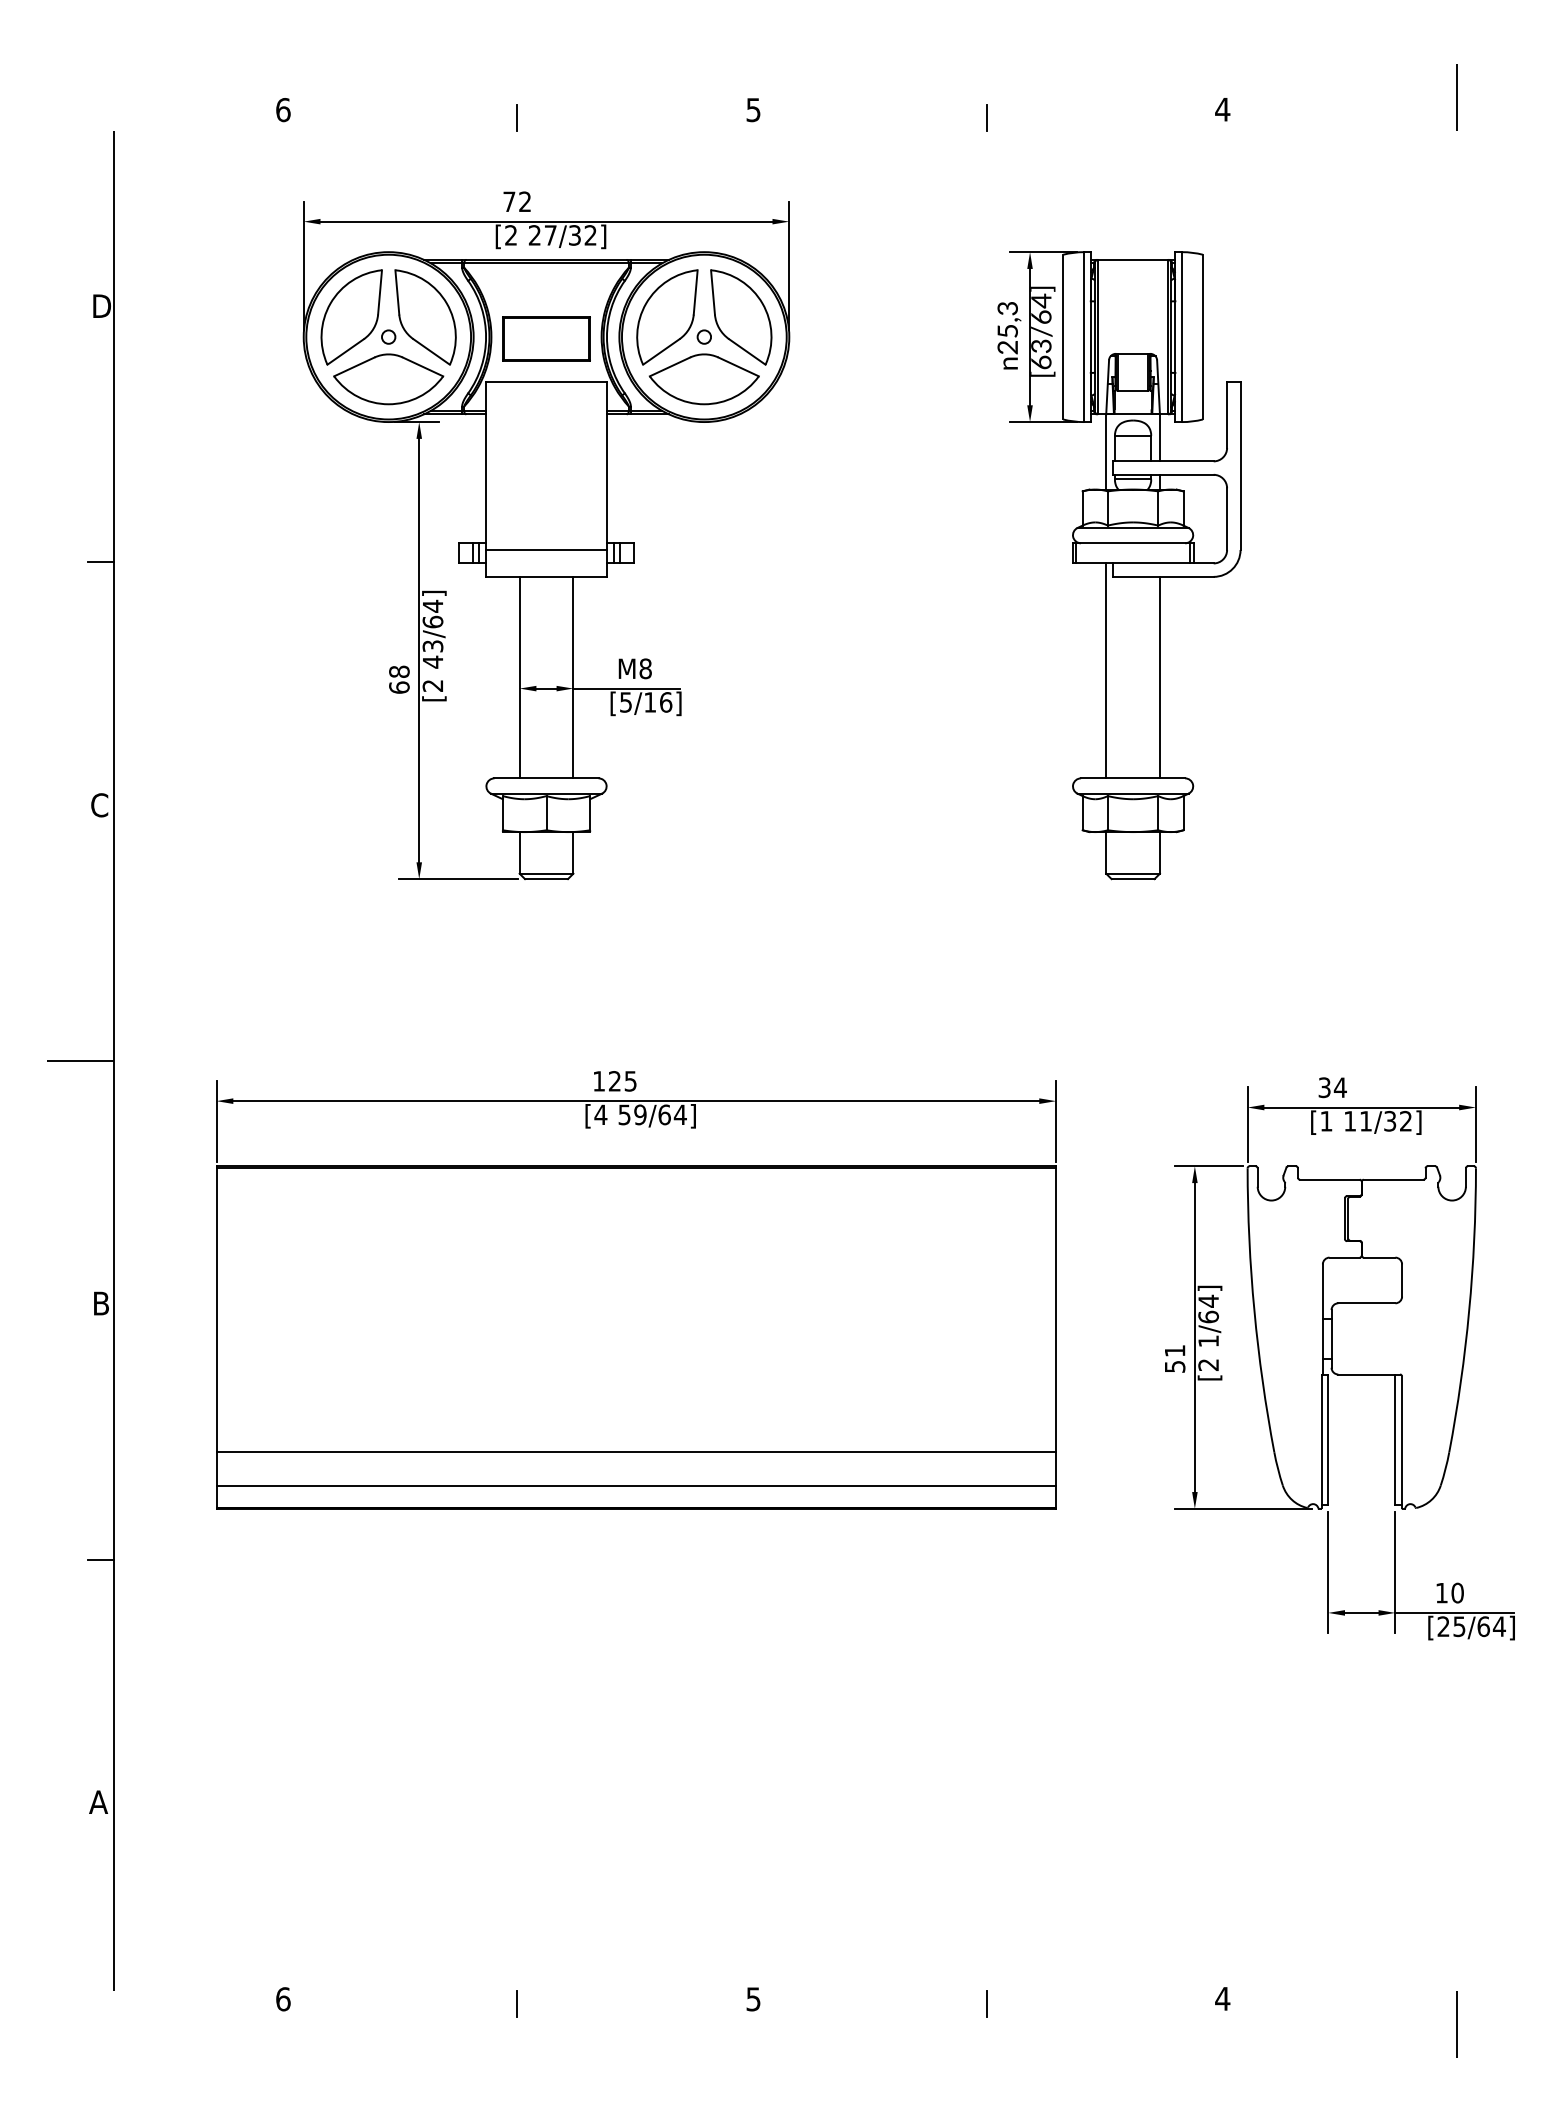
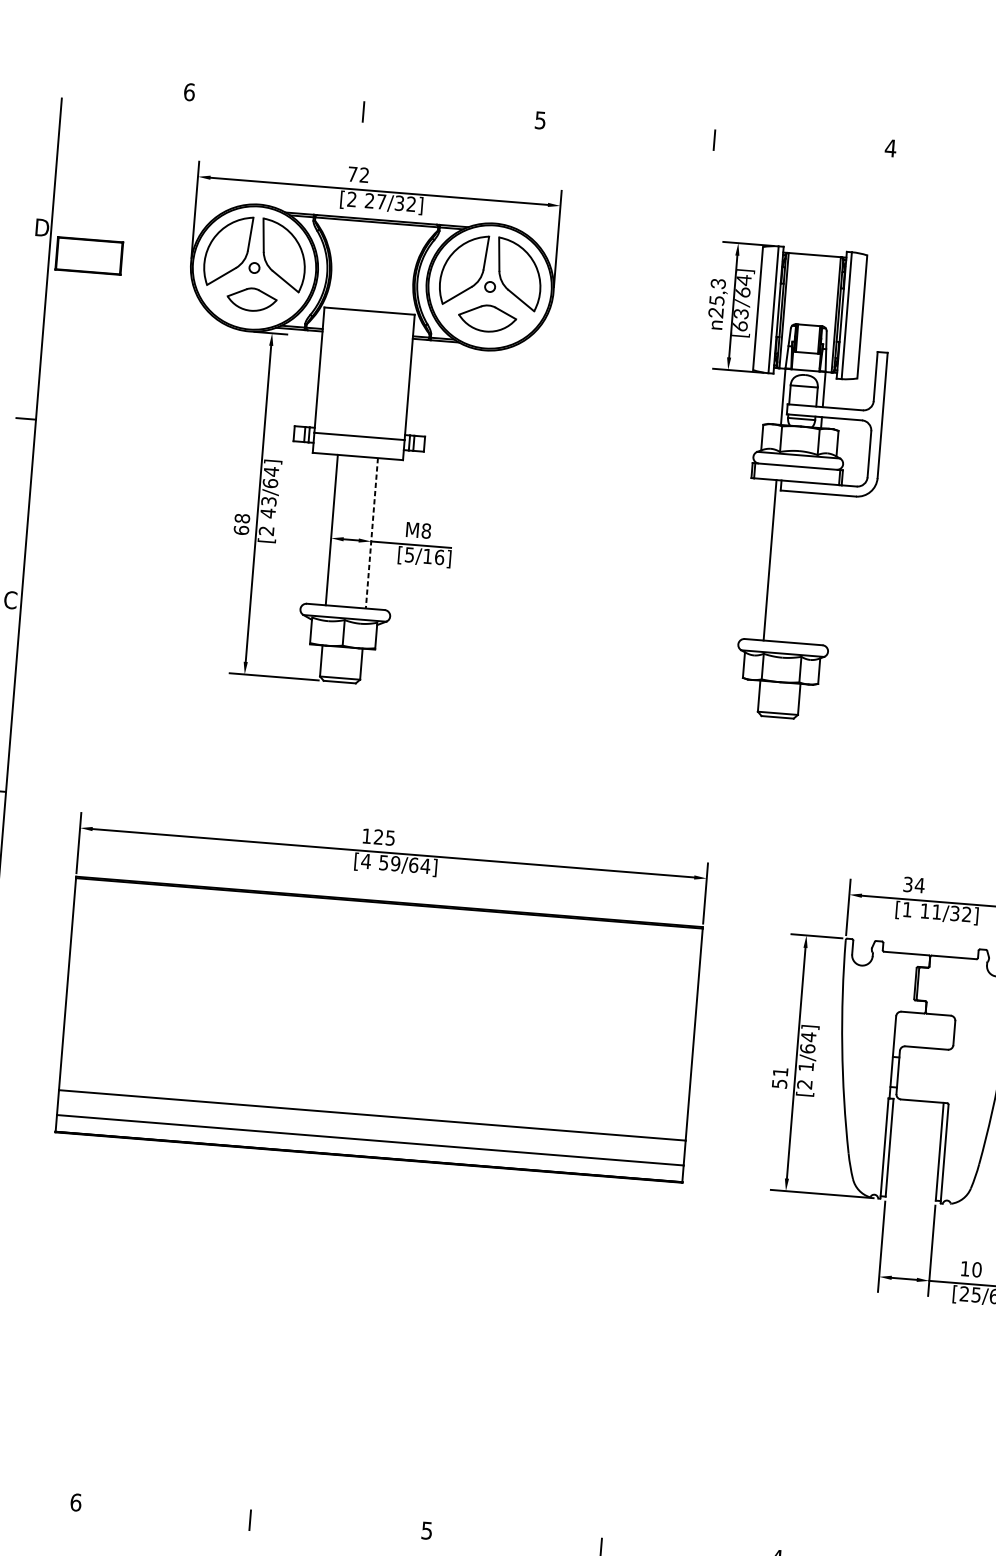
part: (546, 338) -> (89, 255), moved
part: (388, 379) -> (251, 299), size x0.6
part: (703, 379) -> (486, 318), size x0.7
line: (573, 677) -> (372, 533), solid -> dashed
line: (1159, 677) -> (809, 568), removed

